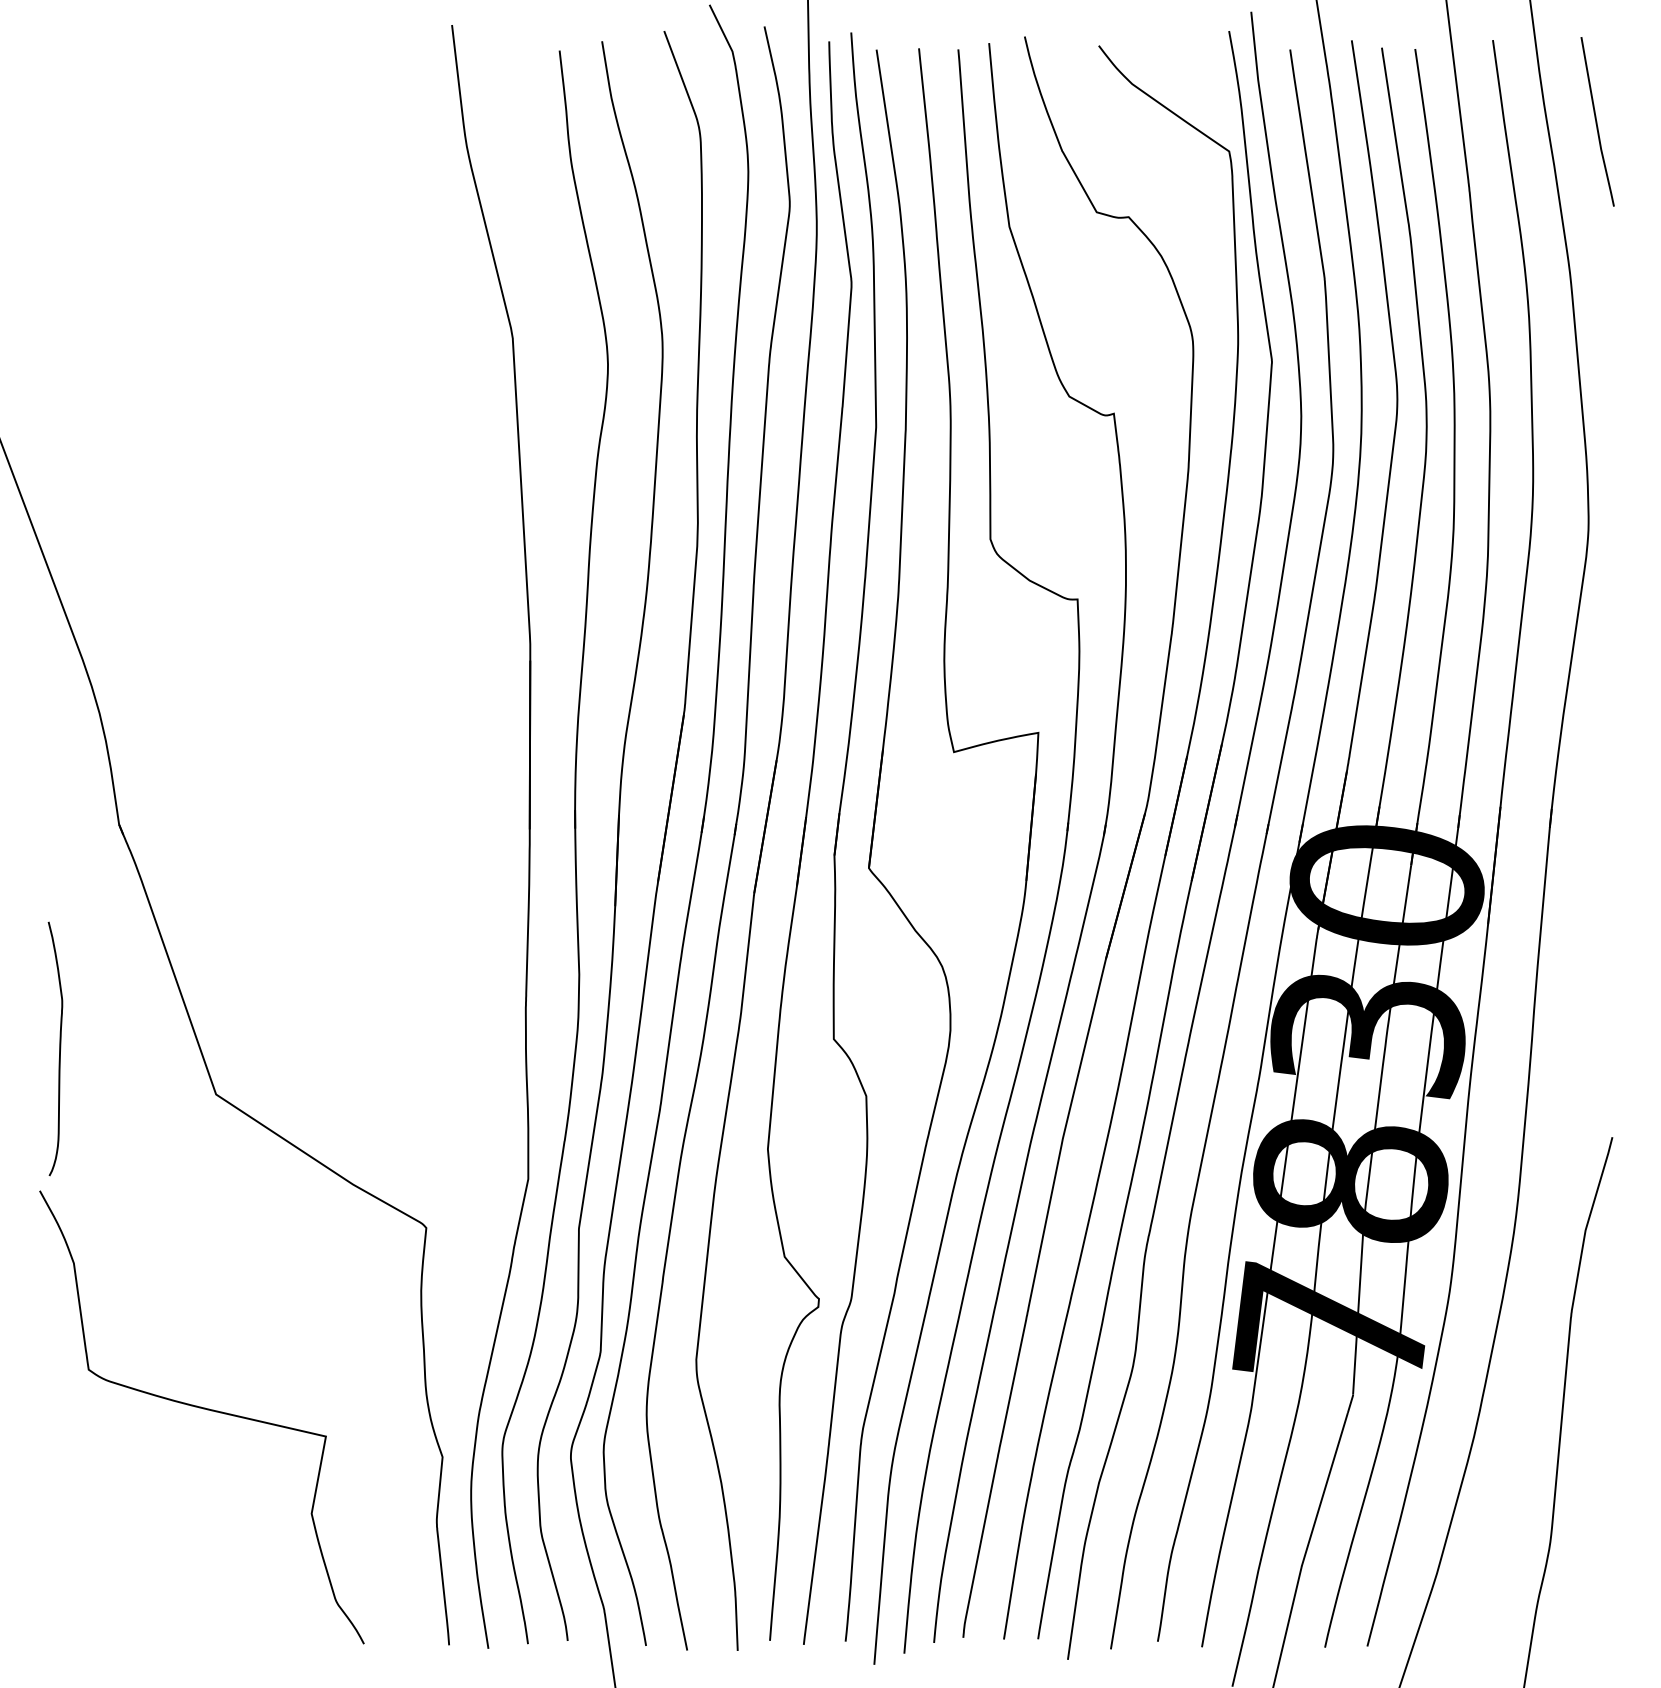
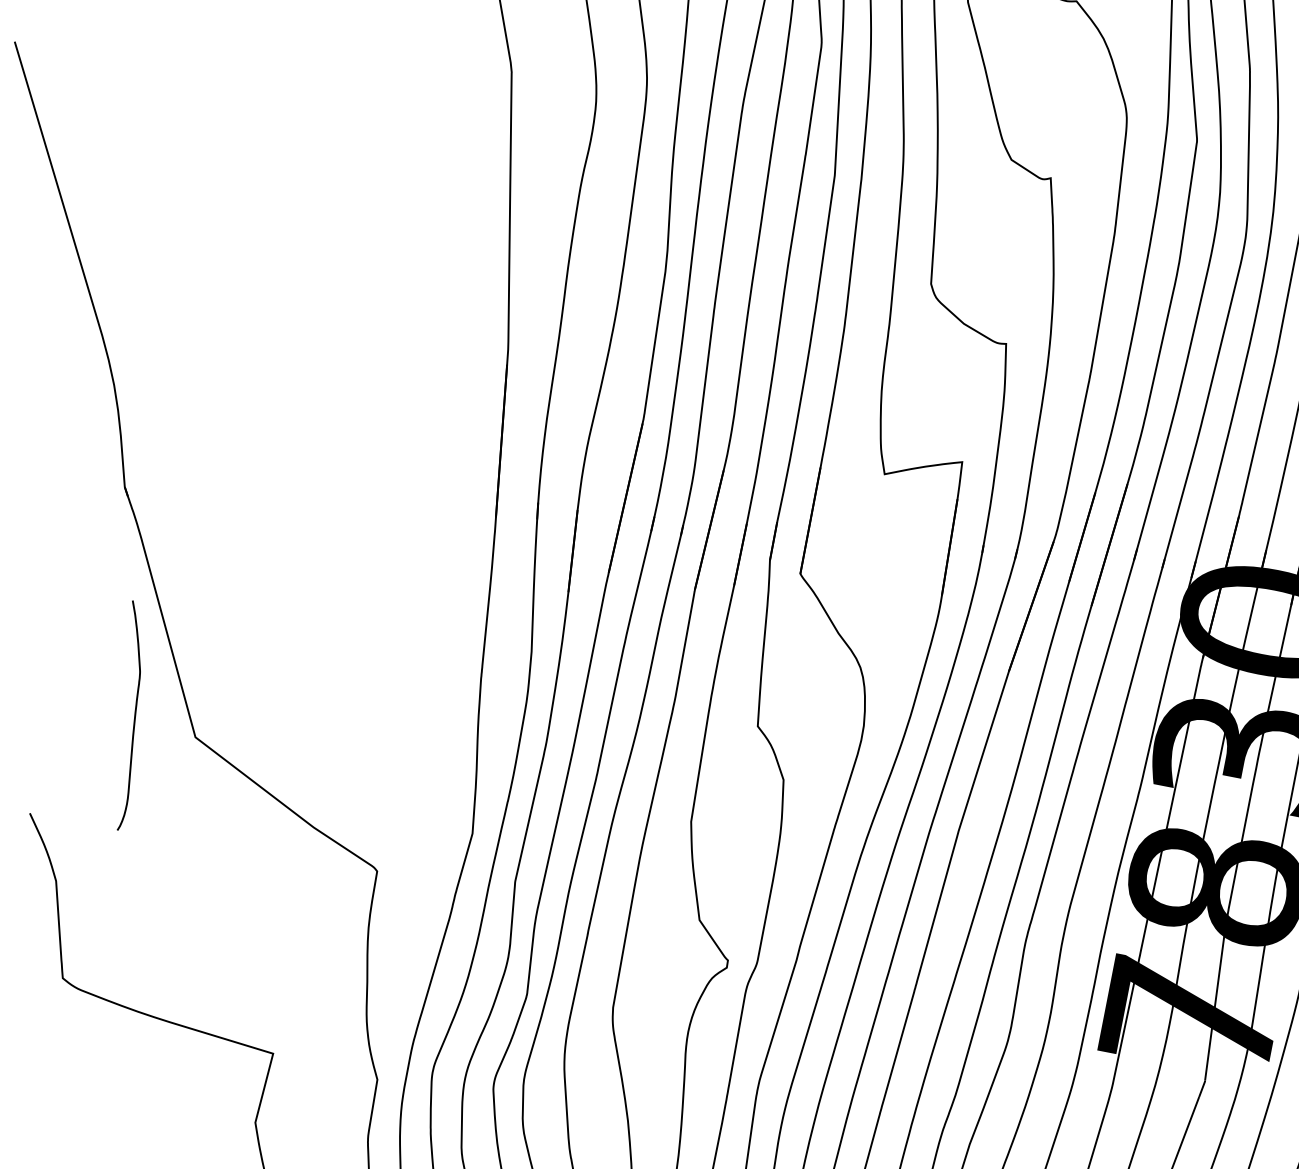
curve: (59, 1048) -> (134, 715), moved

